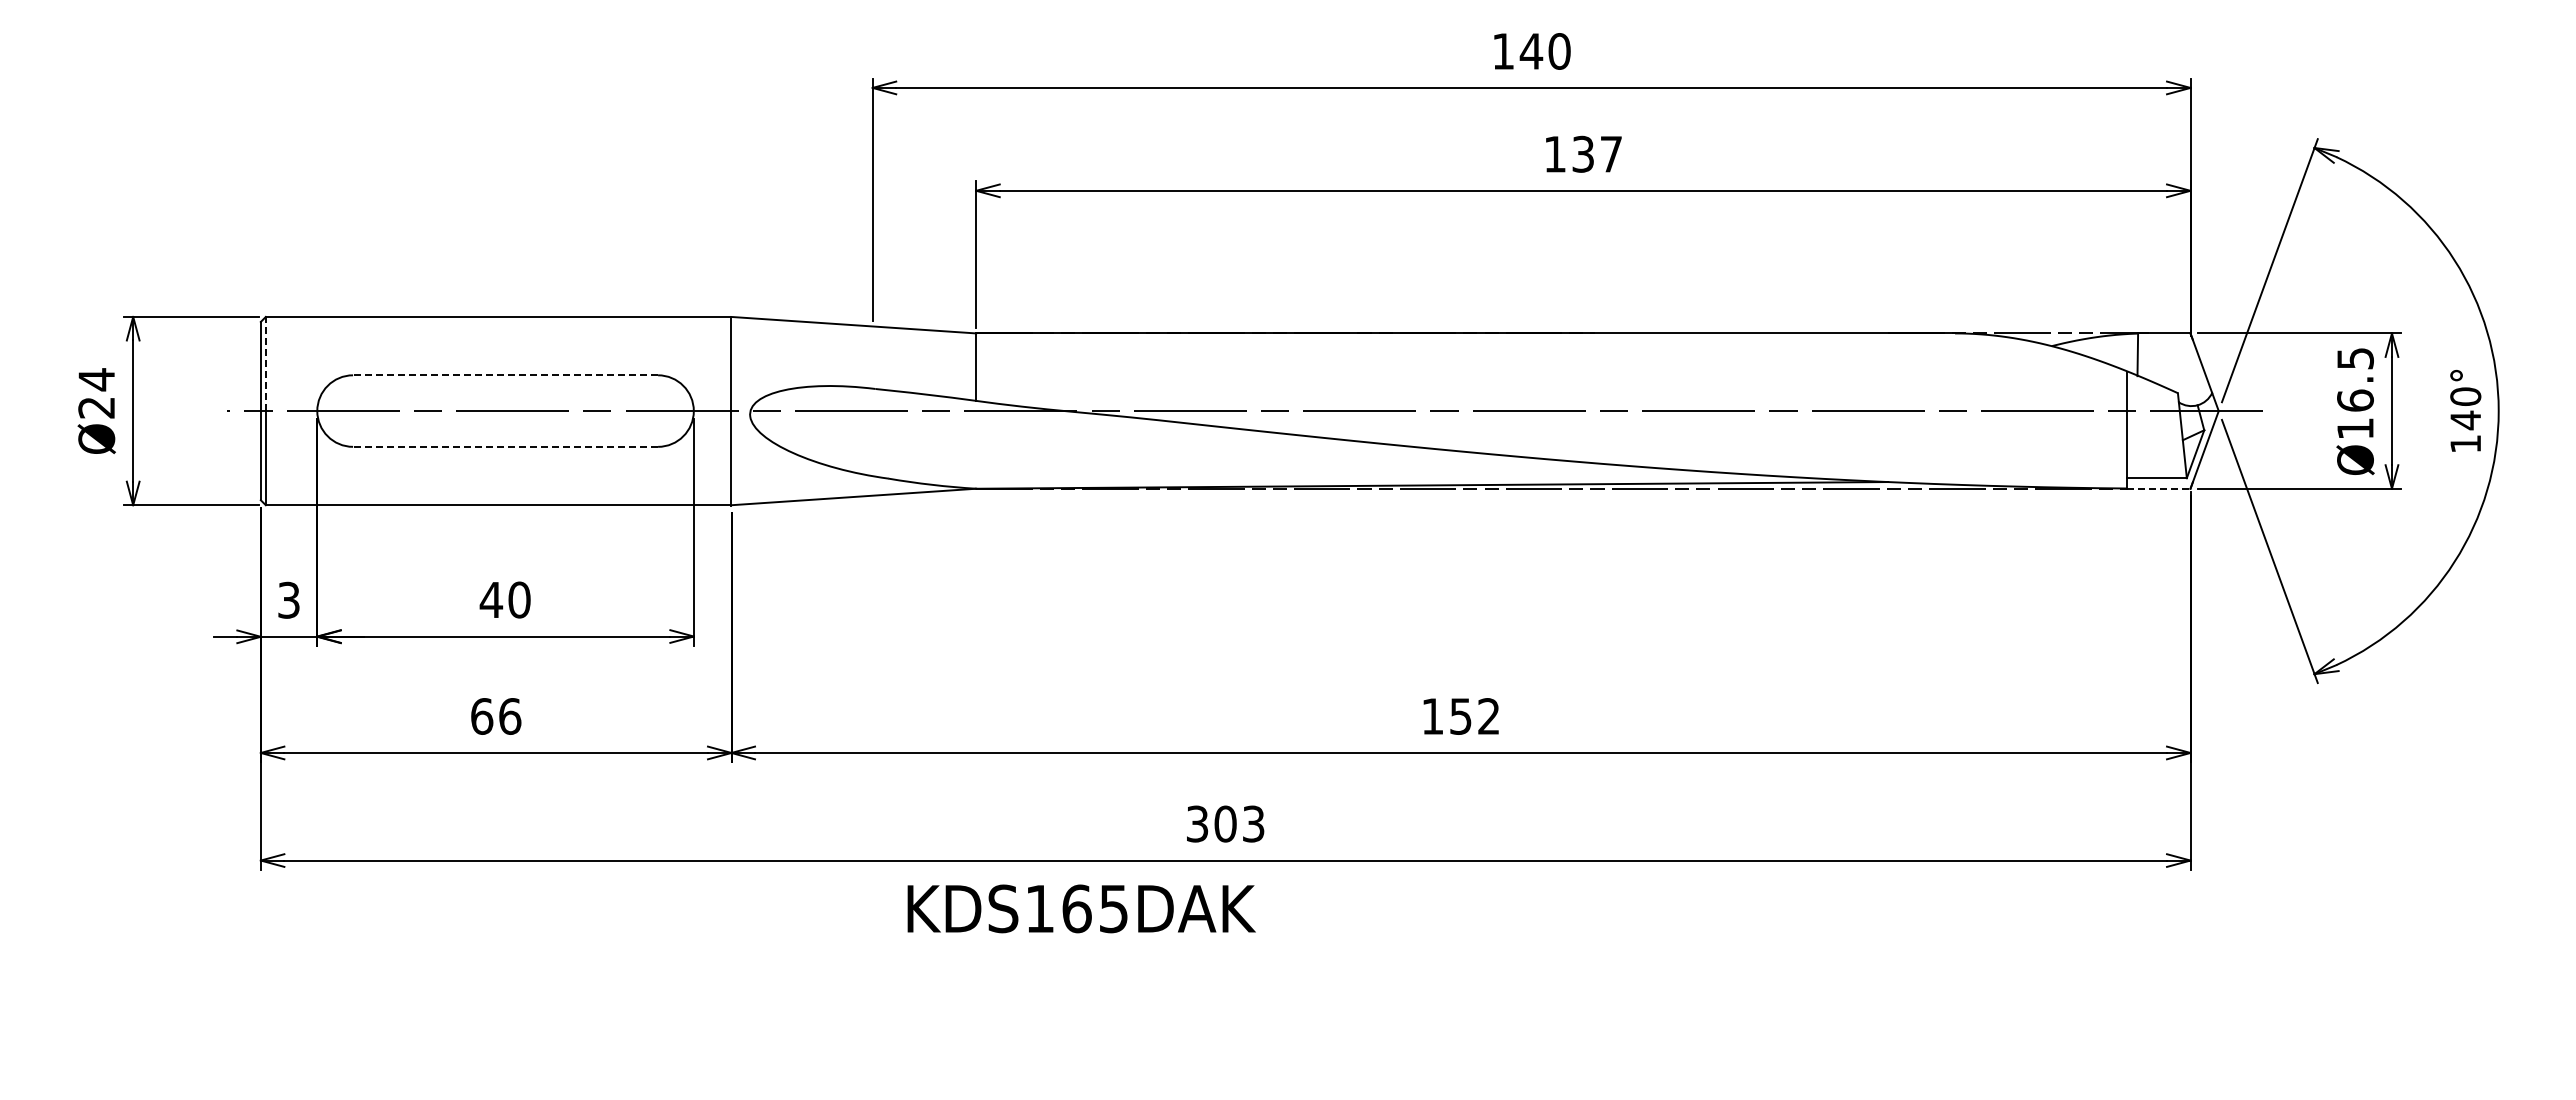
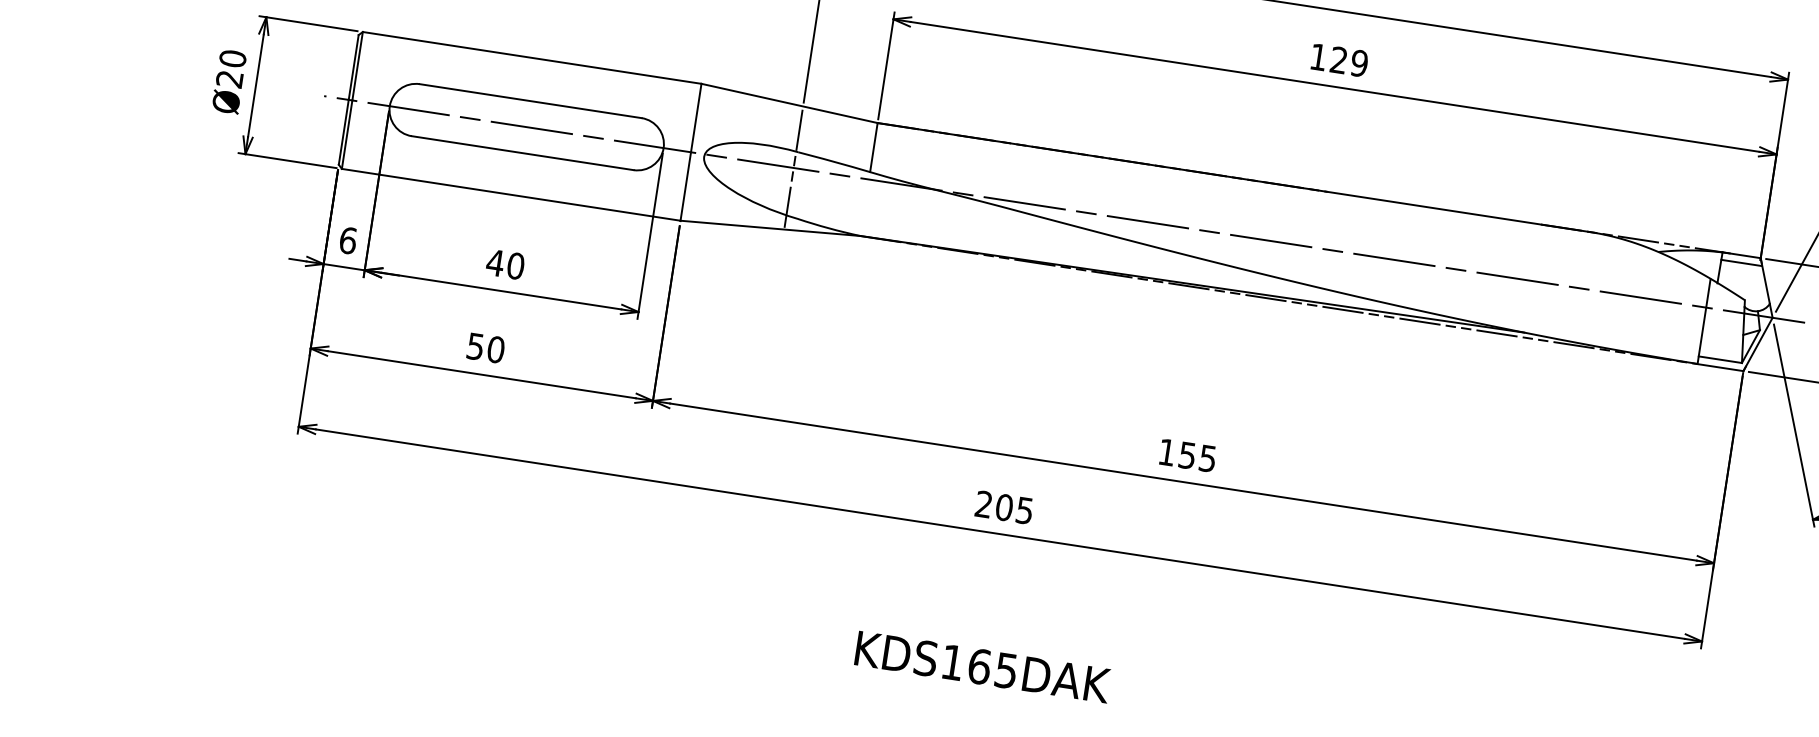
text: (1597, 153) -> (1349, 61), 137 -> 129
line: (2165, 343) -> (1741, 262), added
line: (265, 363) -> (357, 65), dashed -> solid
line: (505, 375) -> (530, 101), dashed -> solid
text: (96, 379) -> (232, 58), Ø24 -> Ø20
line: (872, 410) -> (793, 167), added
line: (505, 446) -> (522, 152), dashed -> solid
line: (2158, 488) -> (1720, 367), dashed -> solid
text: (289, 599) -> (348, 240), 3 -> 6
text: (496, 716) -> (486, 348), 66 -> 50
text: (1488, 716) -> (1207, 458), 152 -> 155
text: (1225, 823) -> (1004, 507), 303 -> 205
text: (1081, 908) -> (982, 666), moved

